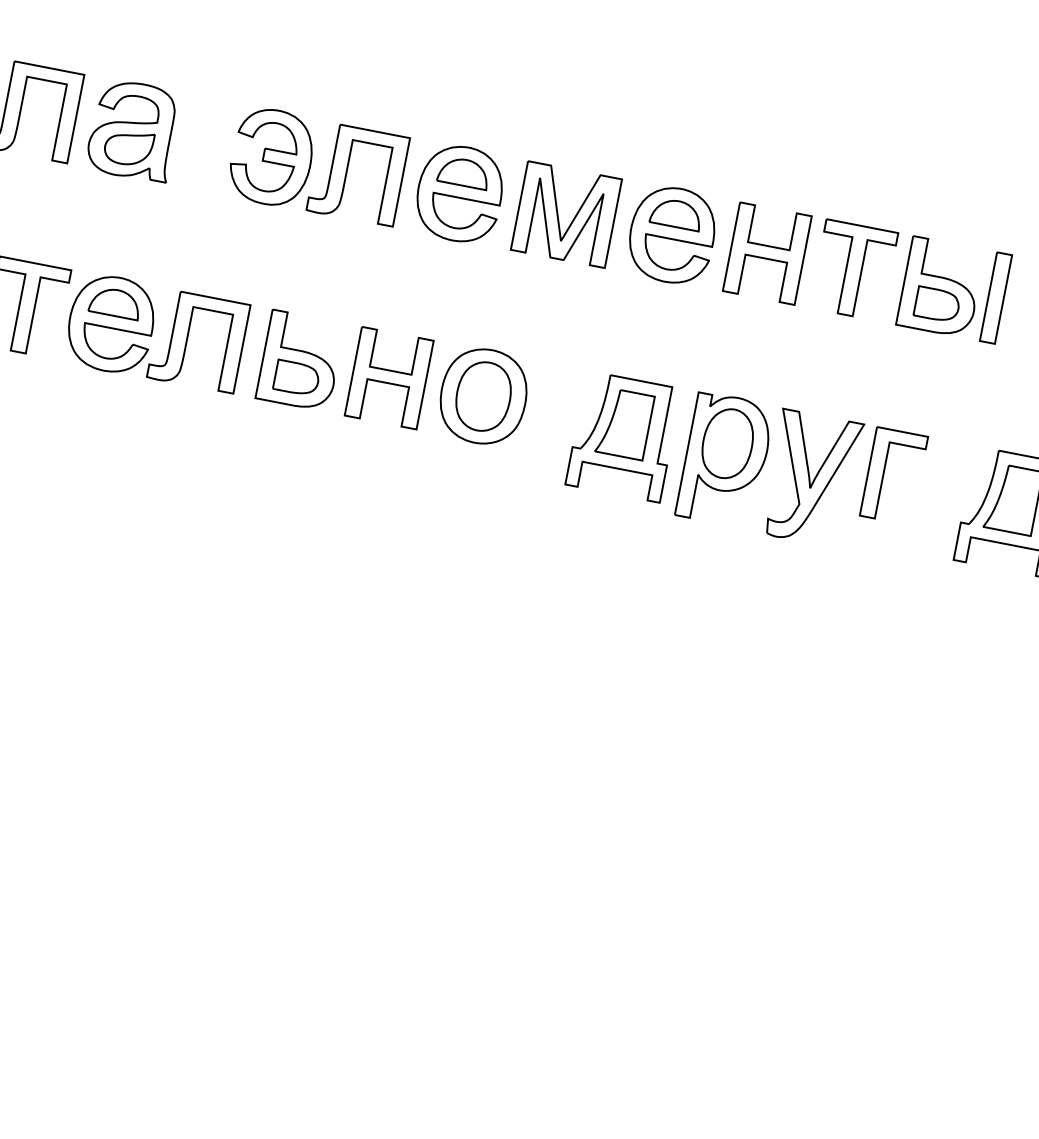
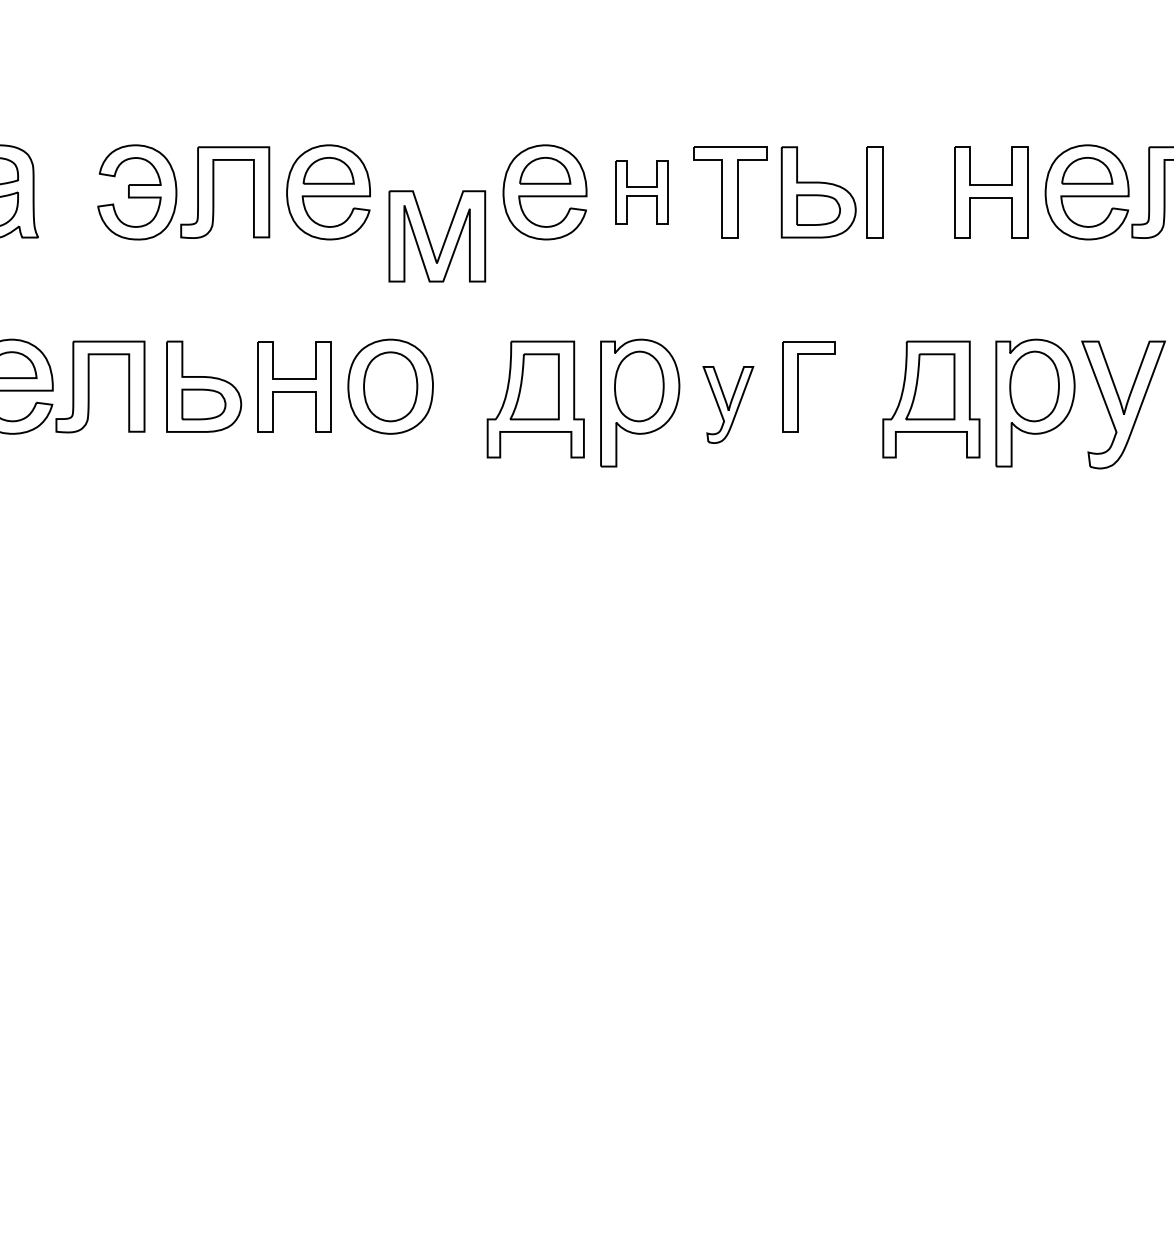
part: (572, 219) -> (444, 239), moved
part: (766, 253) -> (641, 192), size x0.7
part: (811, 478) -> (728, 404), size x0.6

